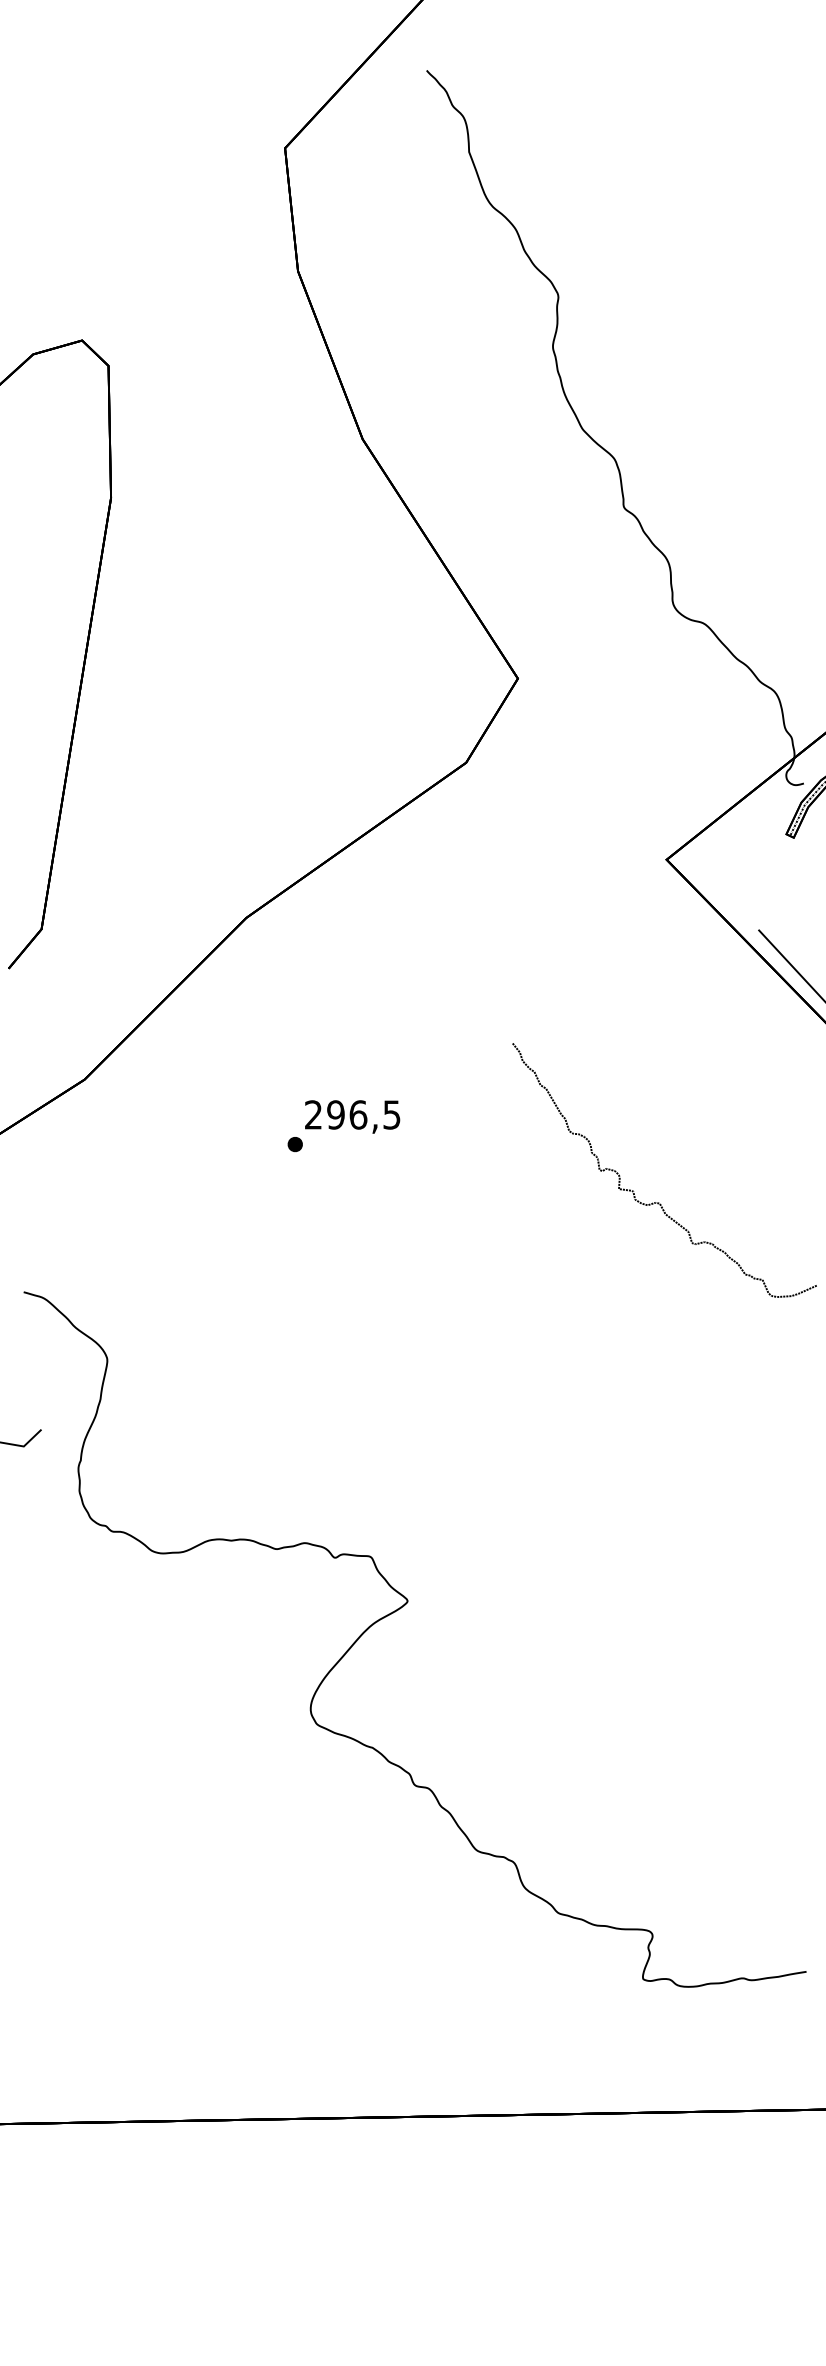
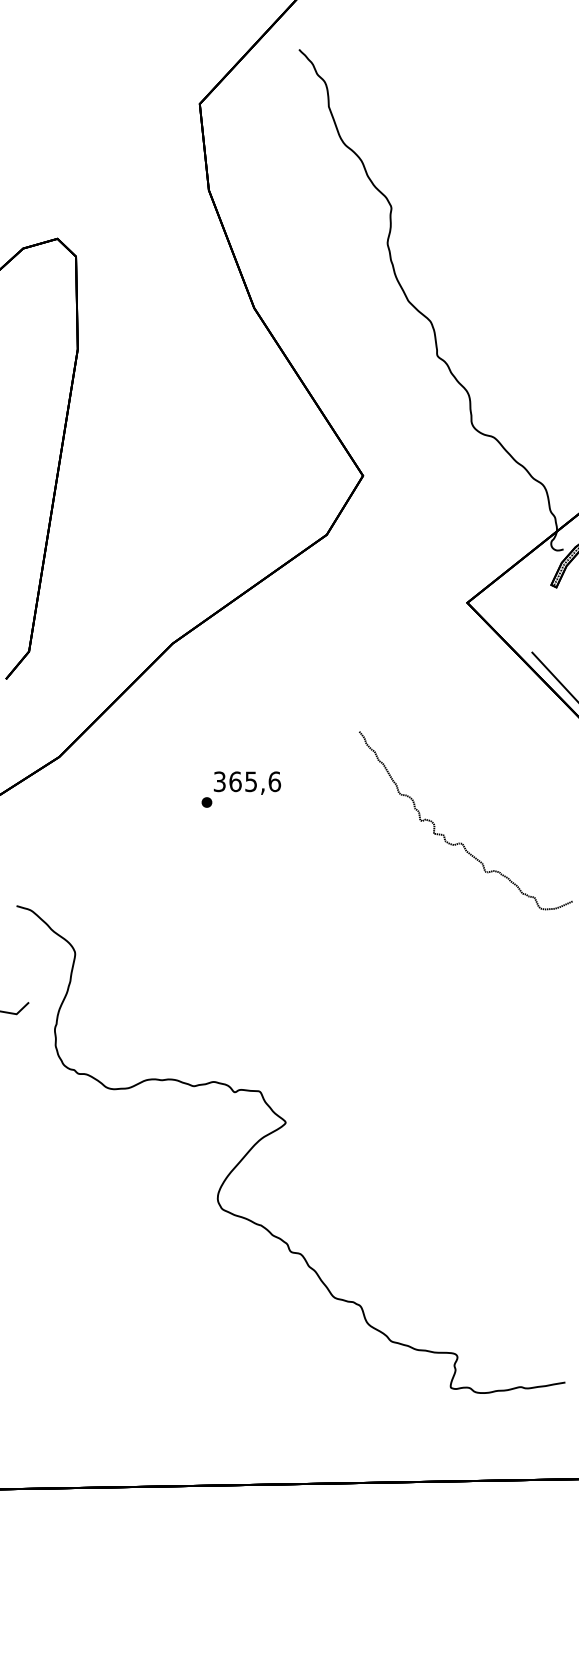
text: (353, 1114) -> (247, 781), 296,5 -> 365,6

